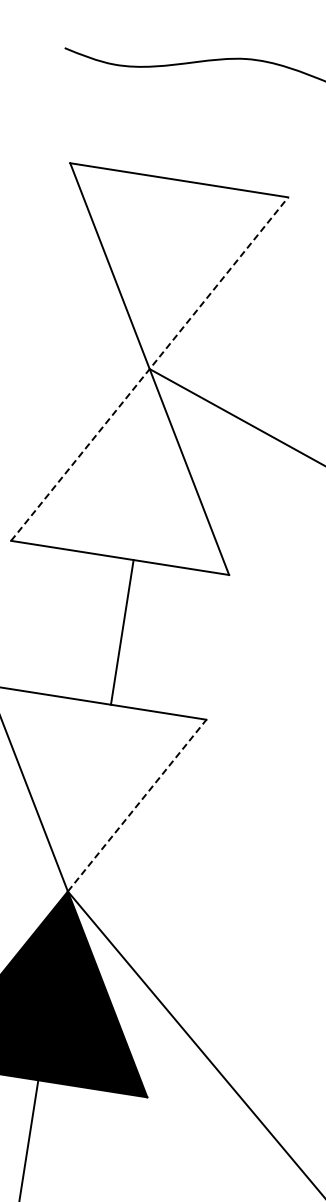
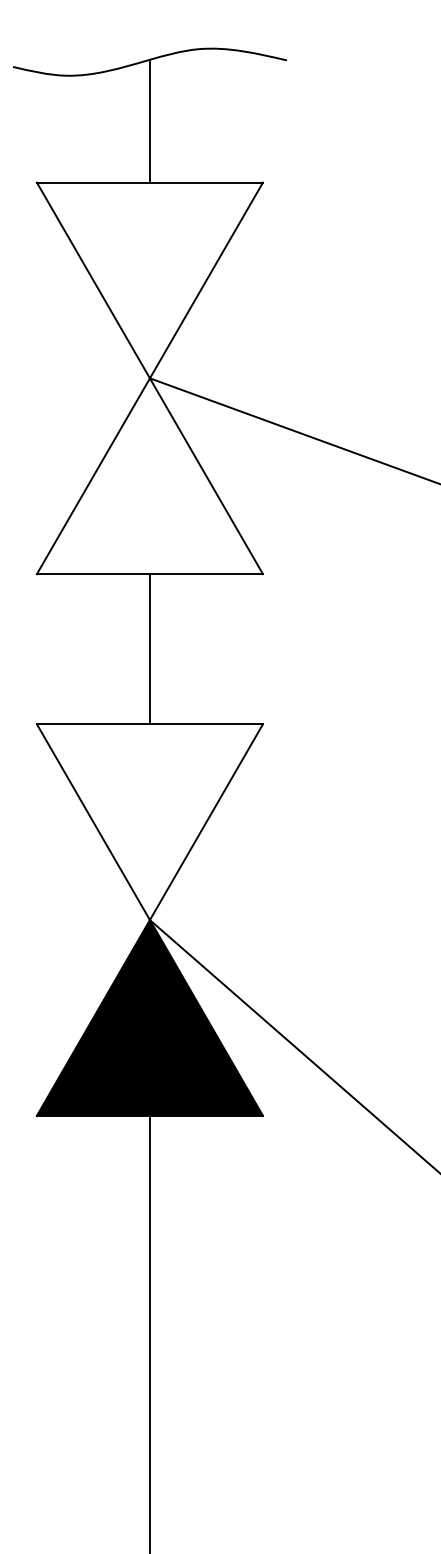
line: (188, 120) -> (149, 120), added
line: (150, 368) -> (150, 377), dashed -> solid
line: (121, 632) -> (149, 649), moved
line: (137, 804) -> (206, 821), dashed -> solid

